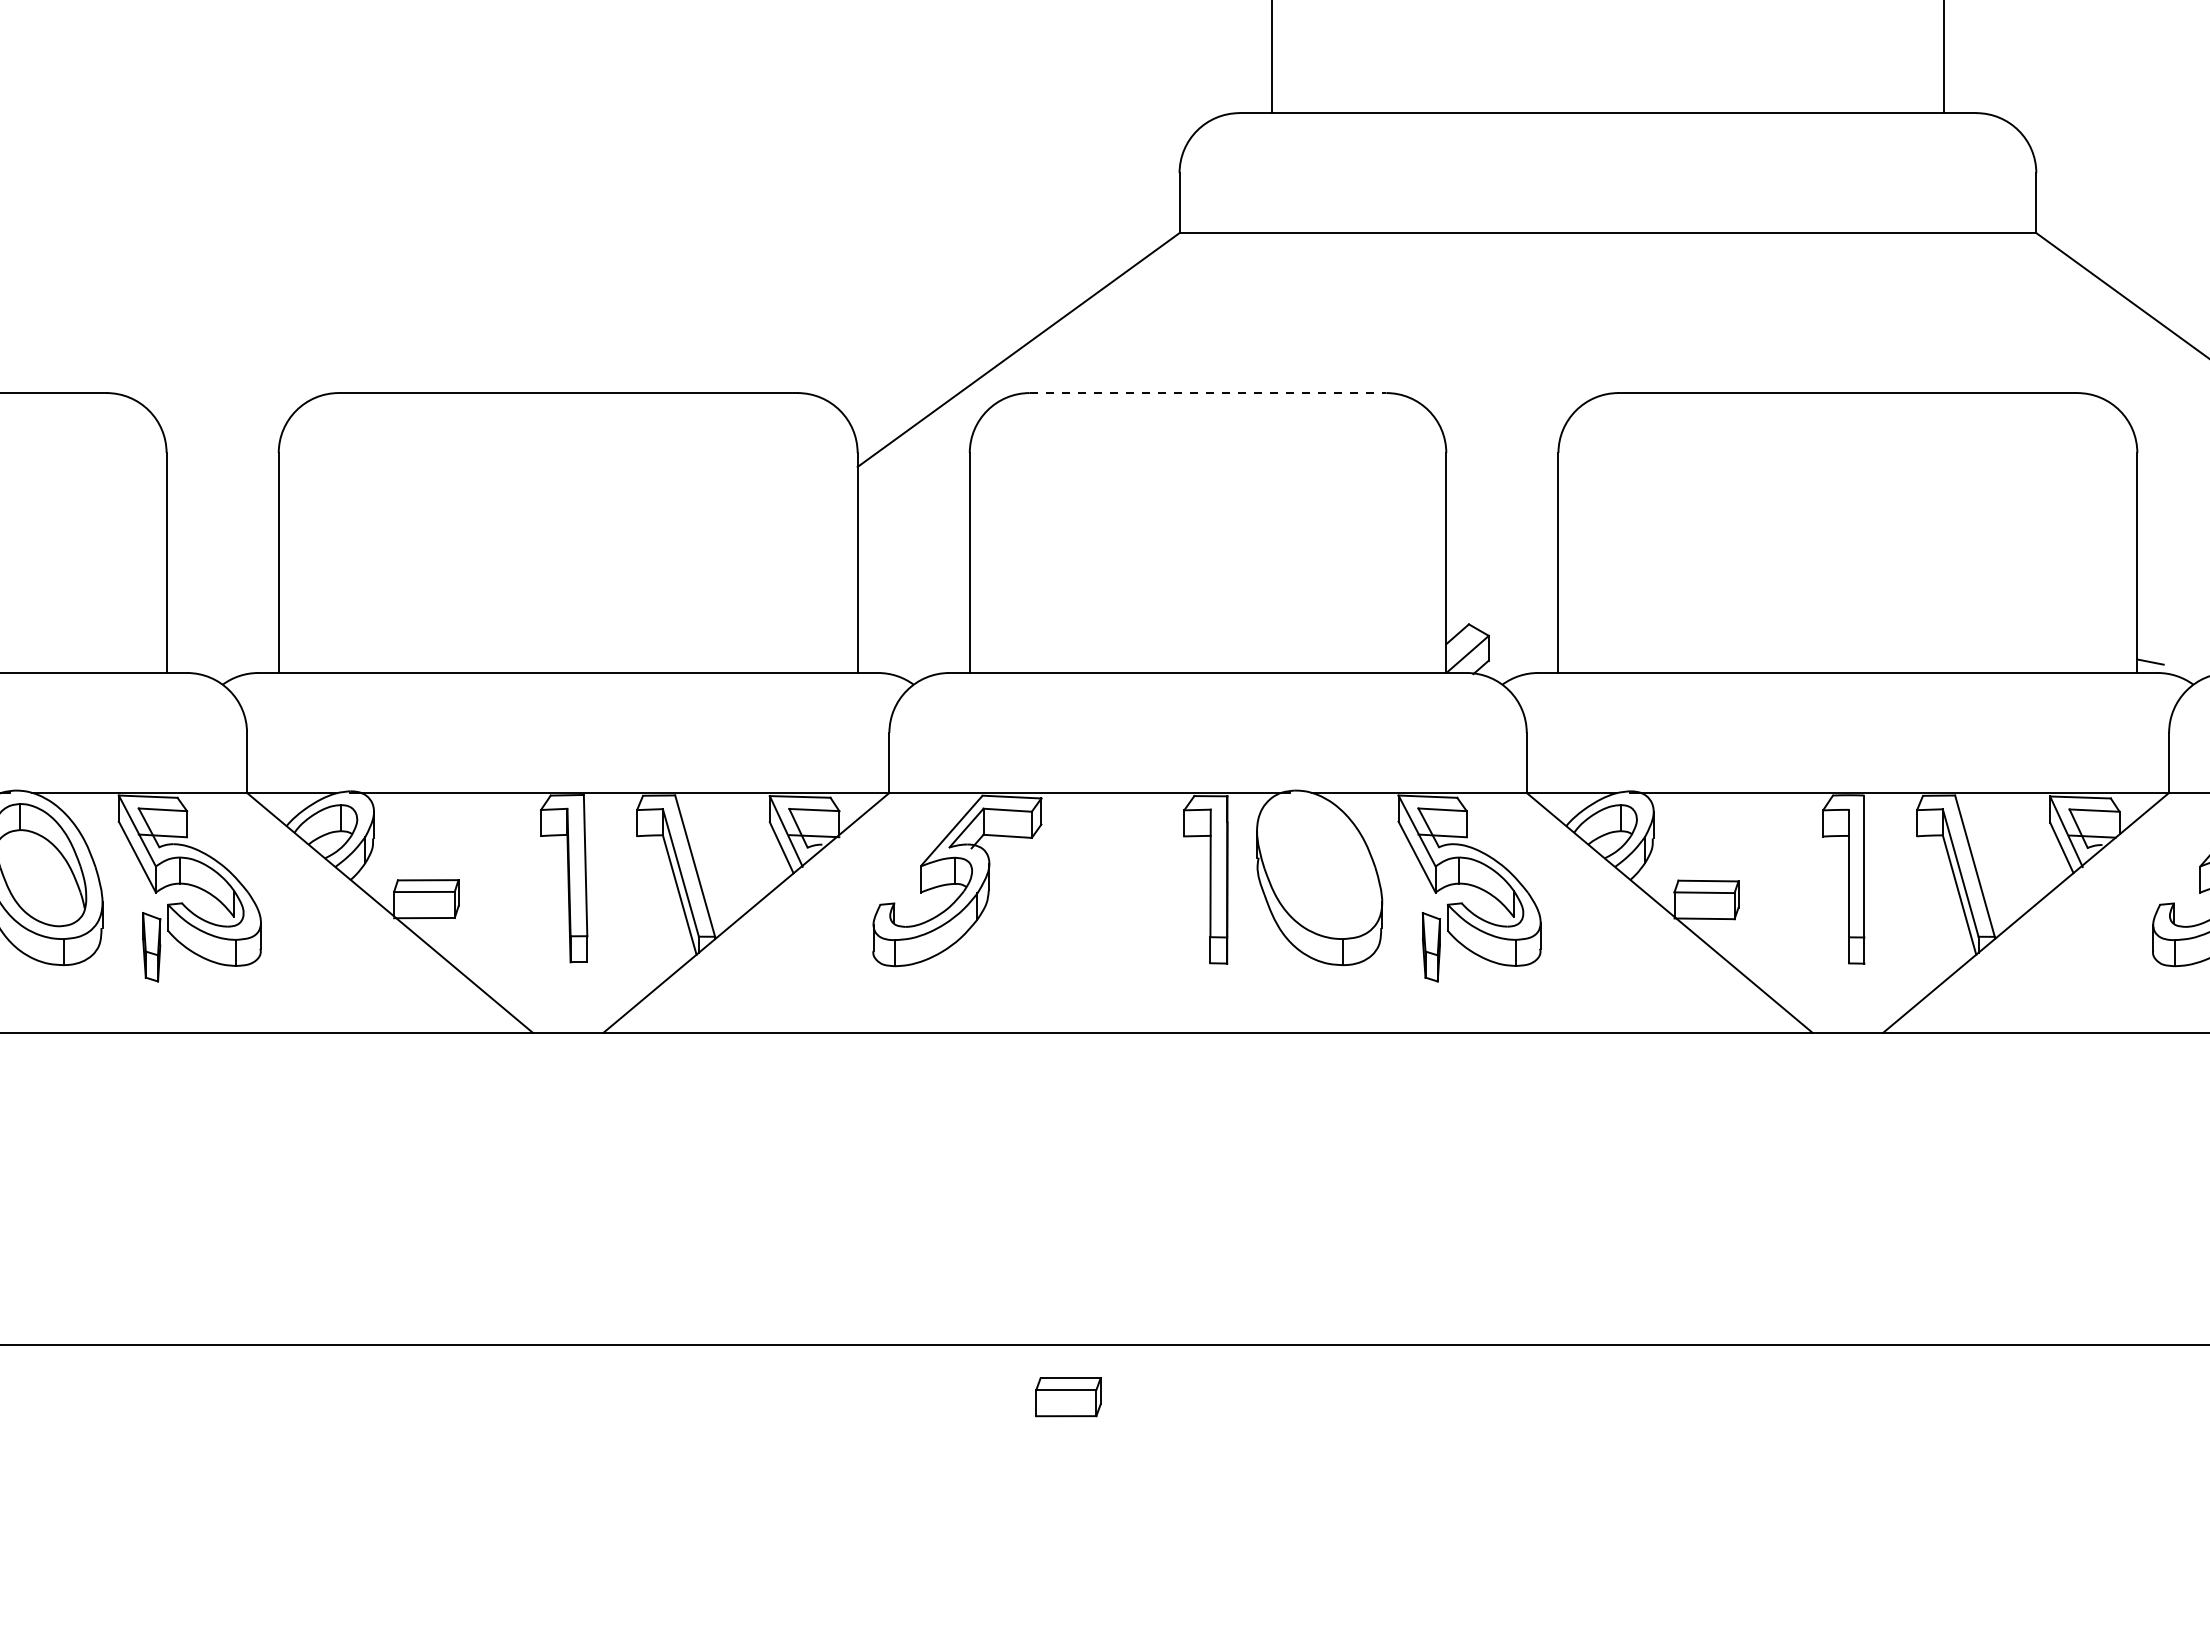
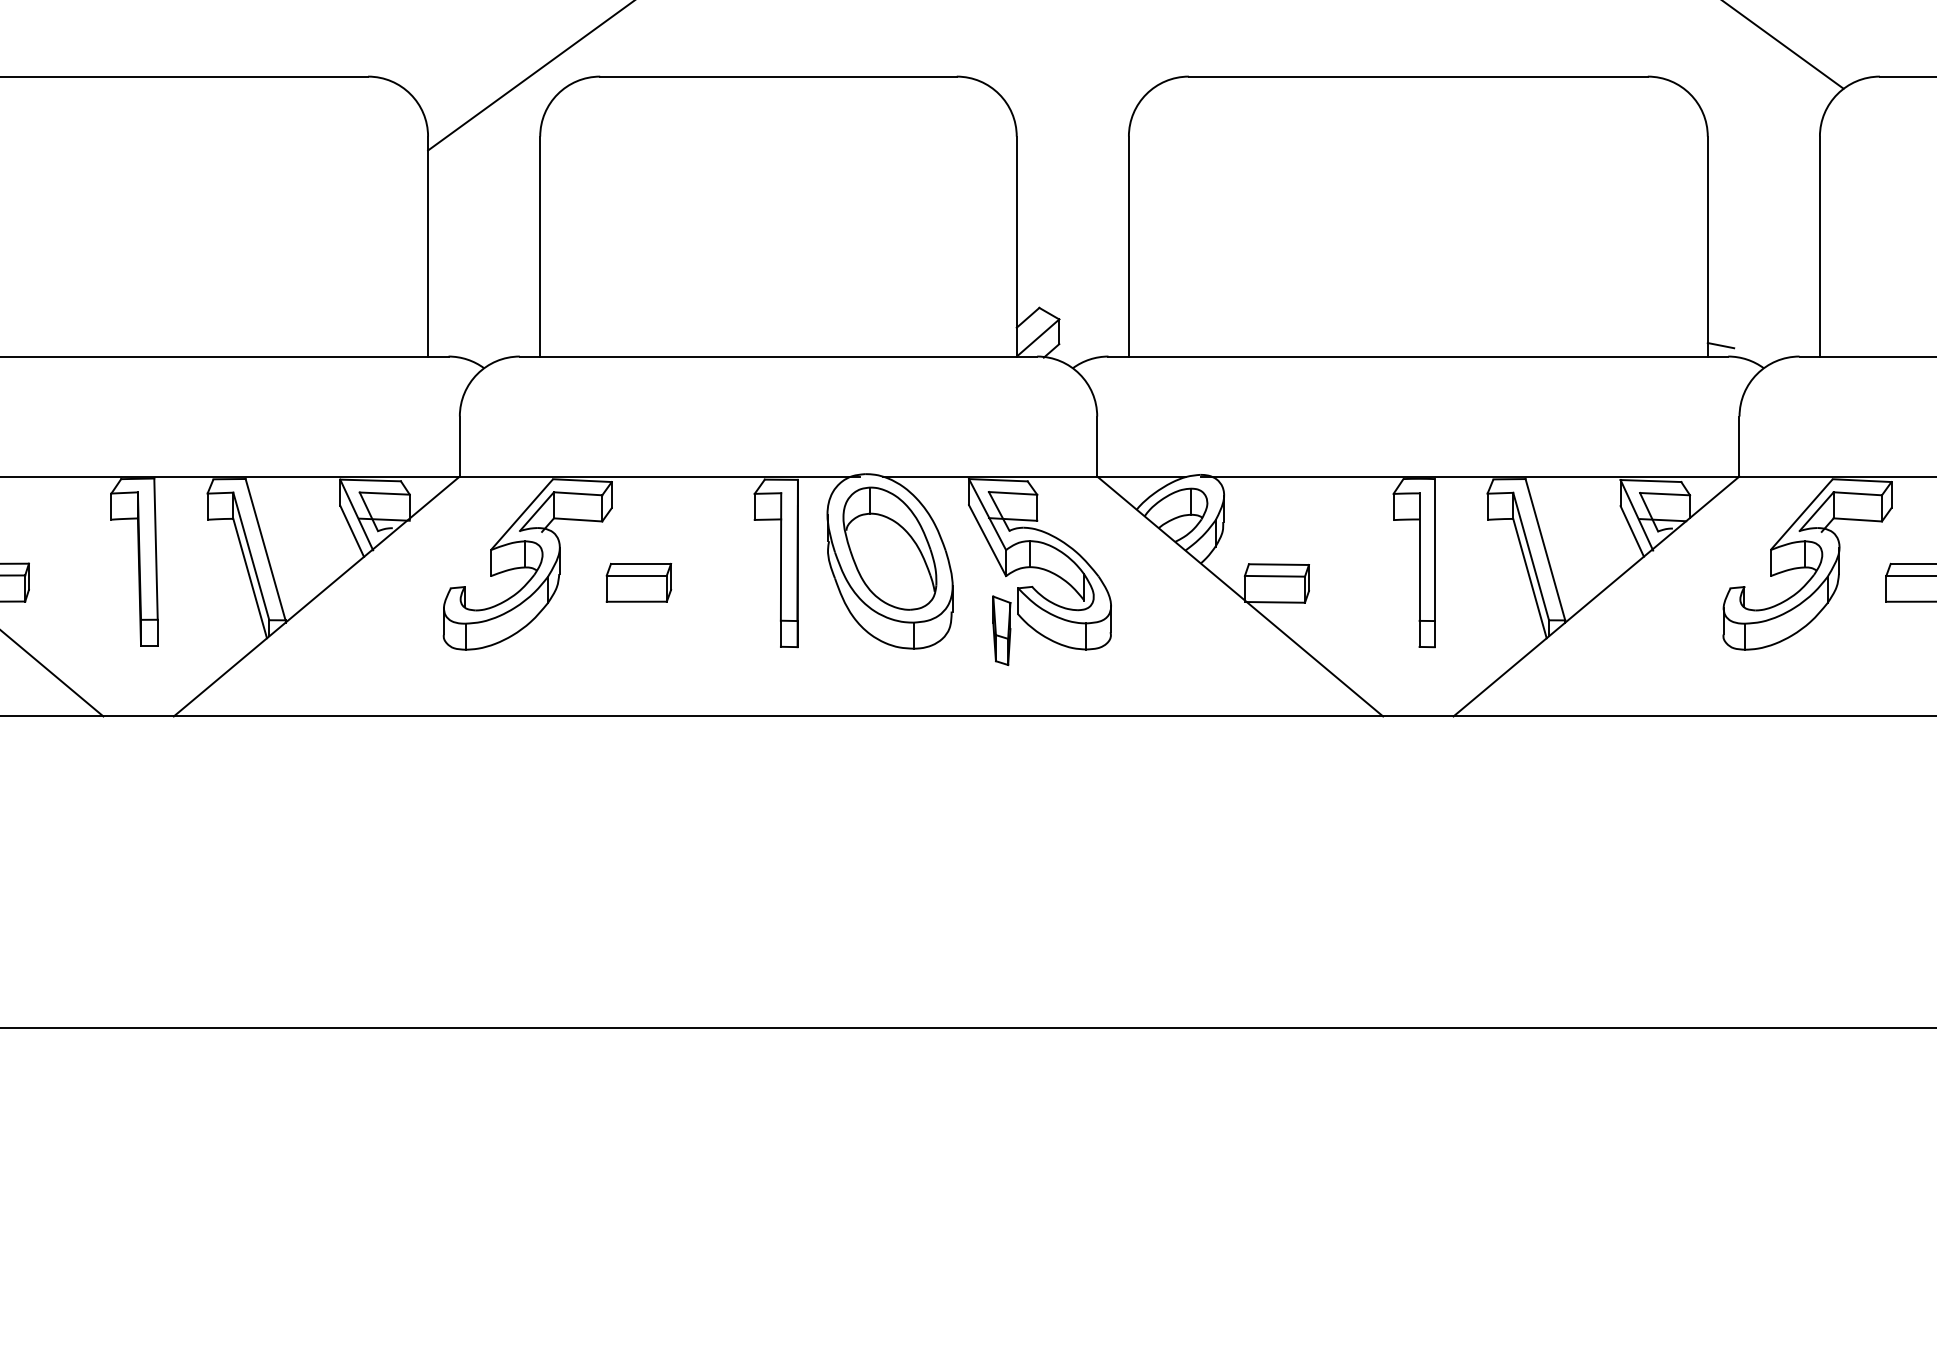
line: (1208, 393) -> (778, 77), dashed -> solid
part: (1319, 865) -> (889, 549), added
part: (1068, 1397) -> (638, 583), moved

